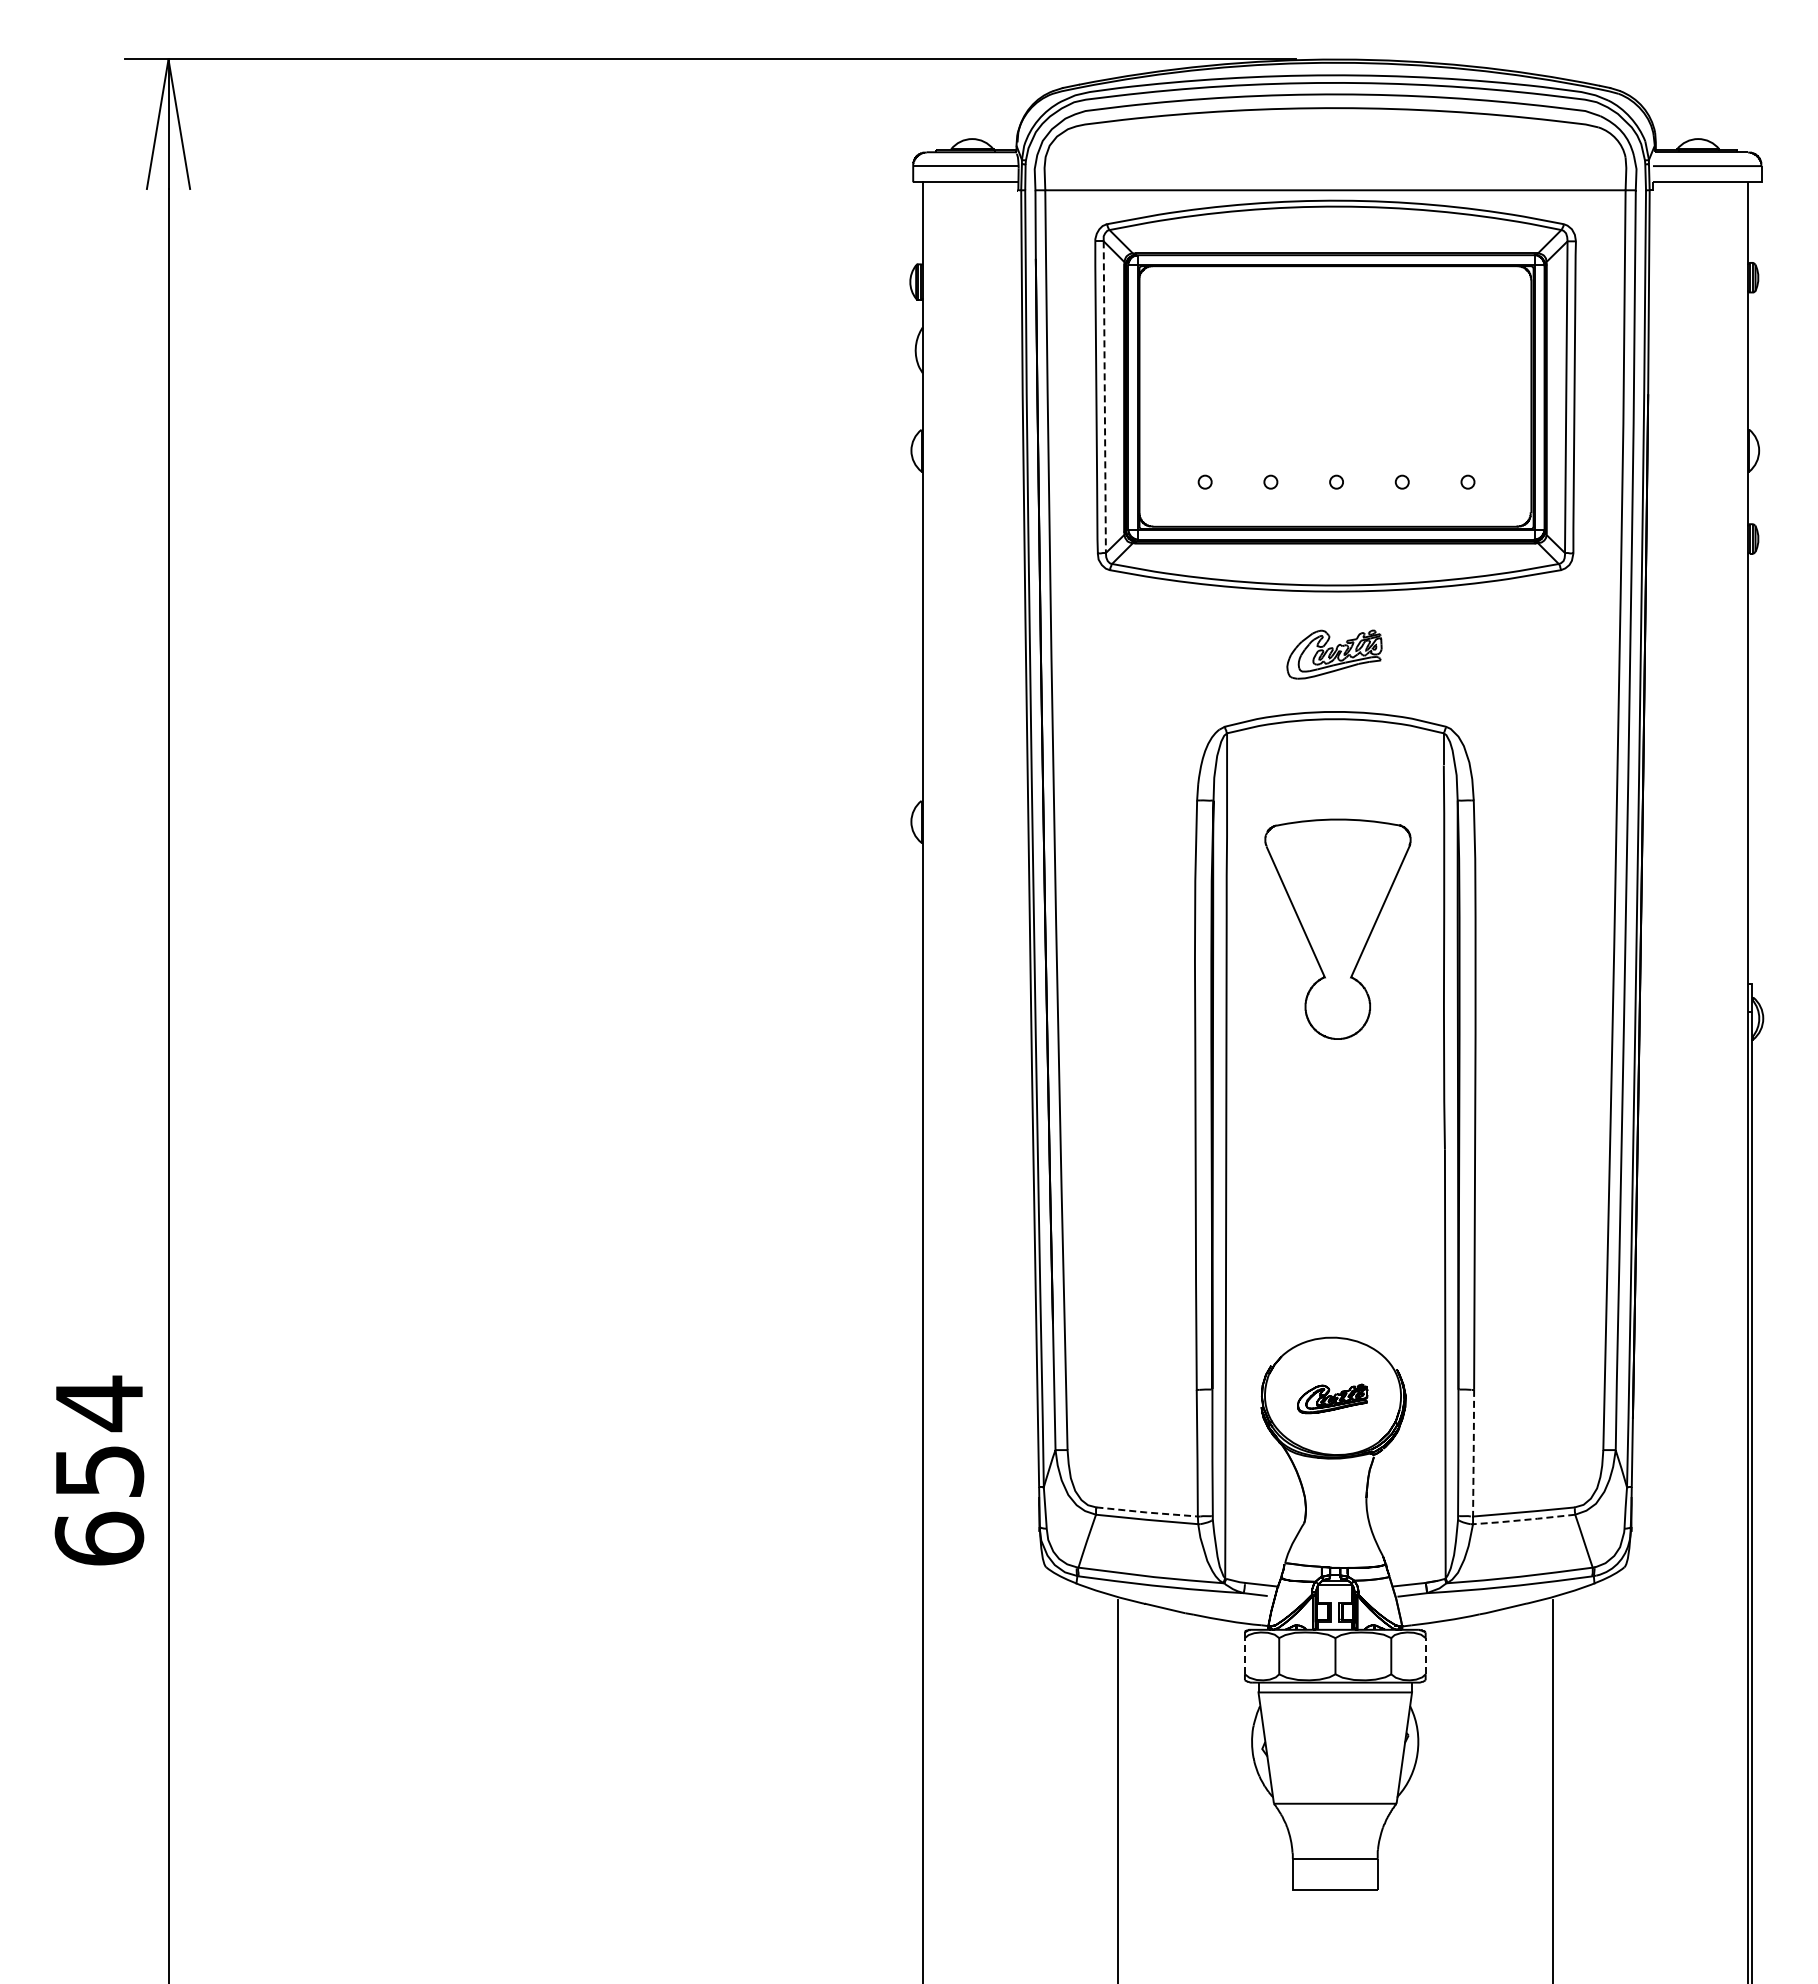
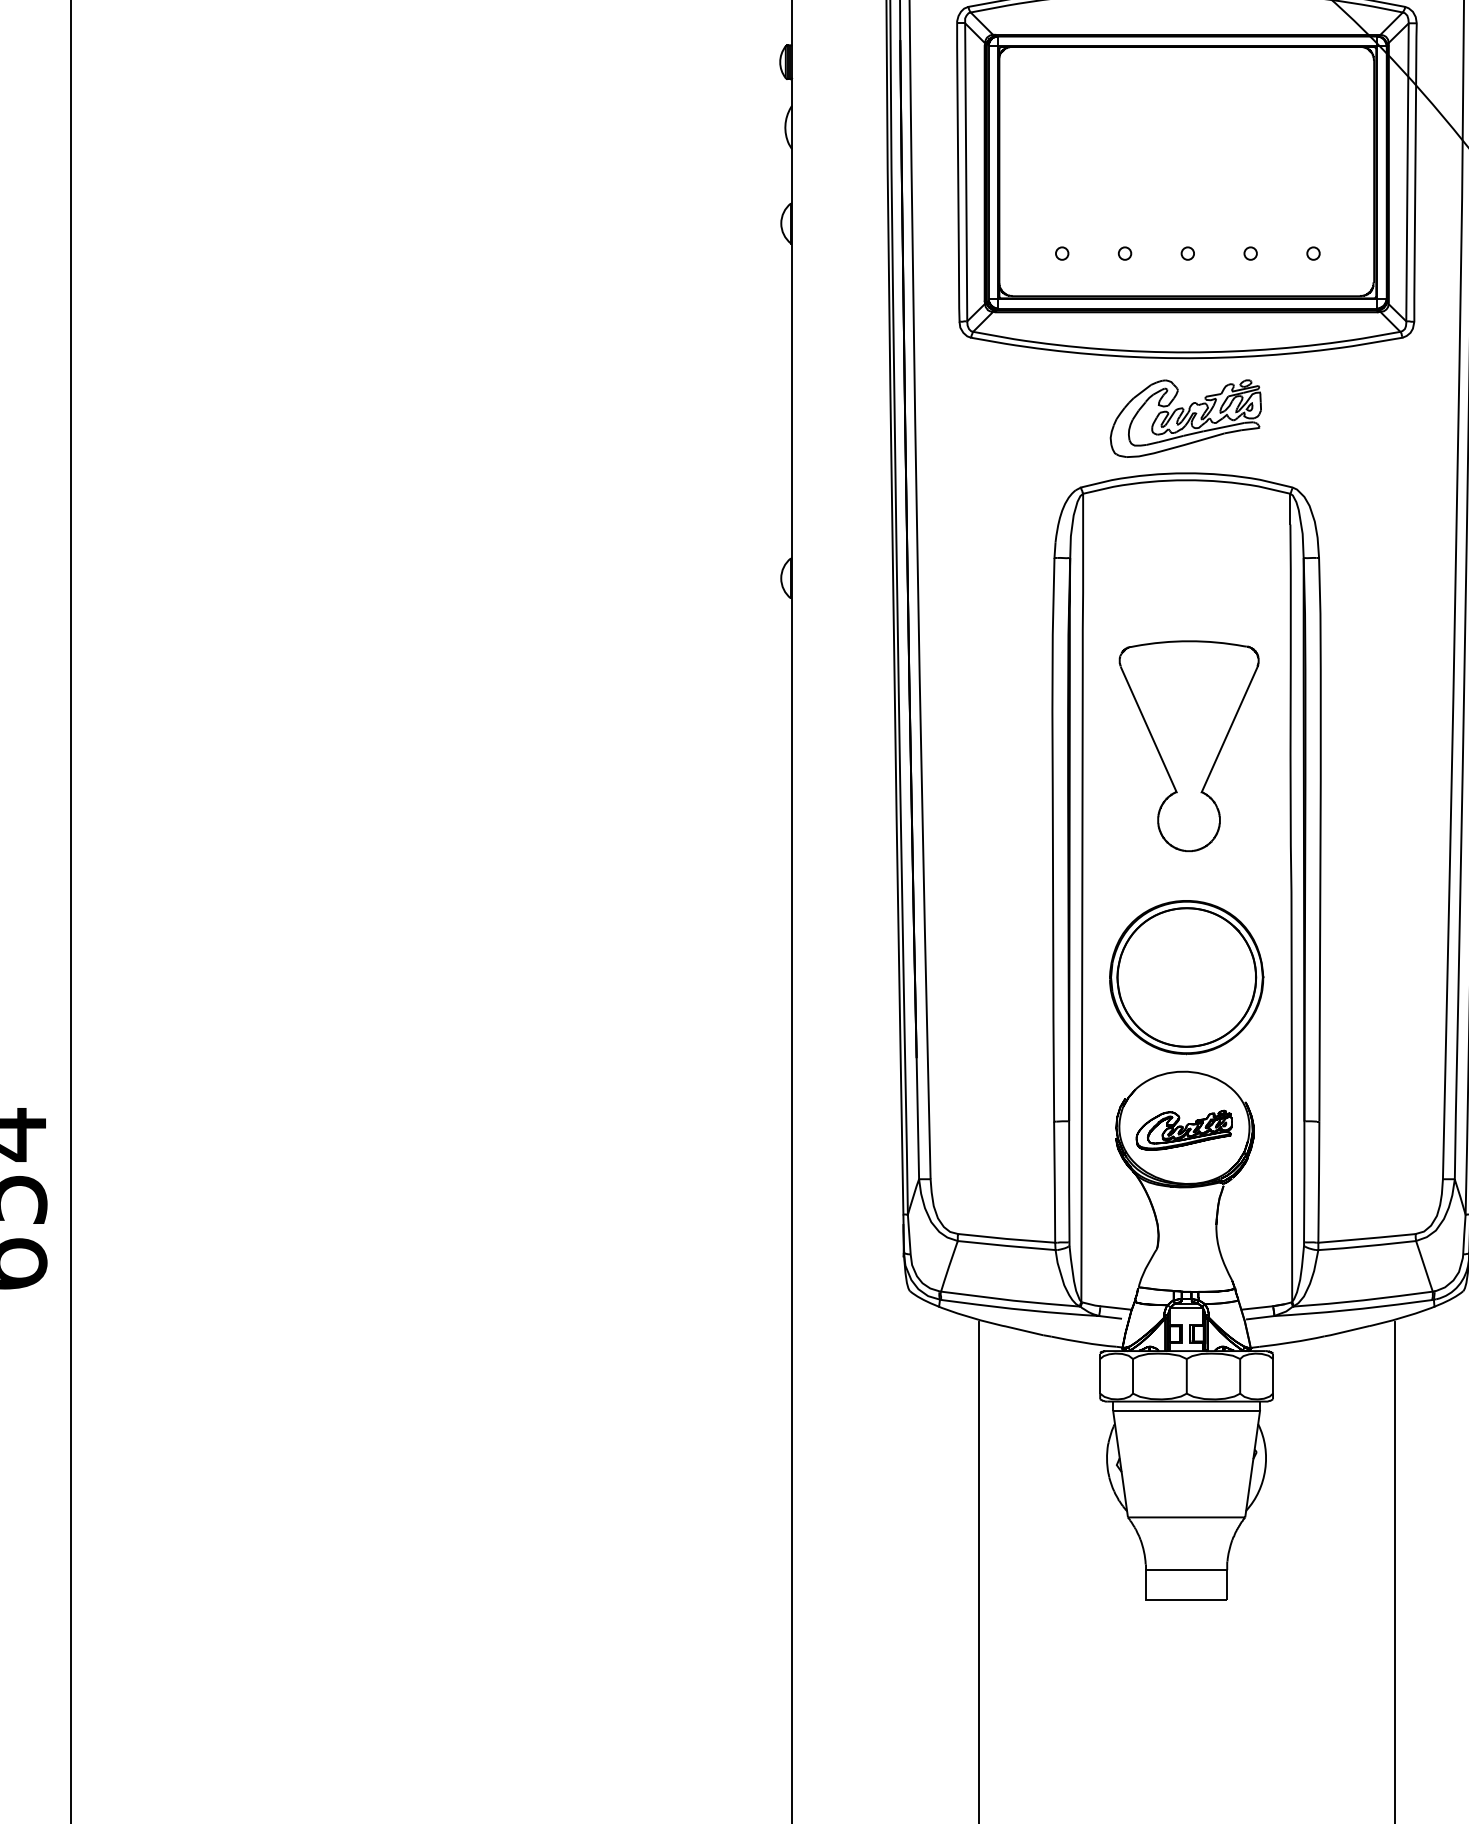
line: (1104, 397) -> (965, 172), dashed -> solid
part: (1334, 654) -> (1185, 418), size x1.67
part: (1337, 928) -> (1188, 745), moved
part: (1335, 1239) -> (1186, 977), added
part: (1332, 1398) -> (1183, 1129), size x1.43
line: (1473, 1454) -> (1318, 1183), dashed -> solid
line: (1146, 1512) -> (1006, 1238), dashed -> solid
line: (1523, 1520) -> (1366, 1246), dashed -> solid
line: (1244, 1655) -> (1099, 1375), dashed -> solid
line: (1425, 1655) -> (1272, 1375), dashed -> solid

